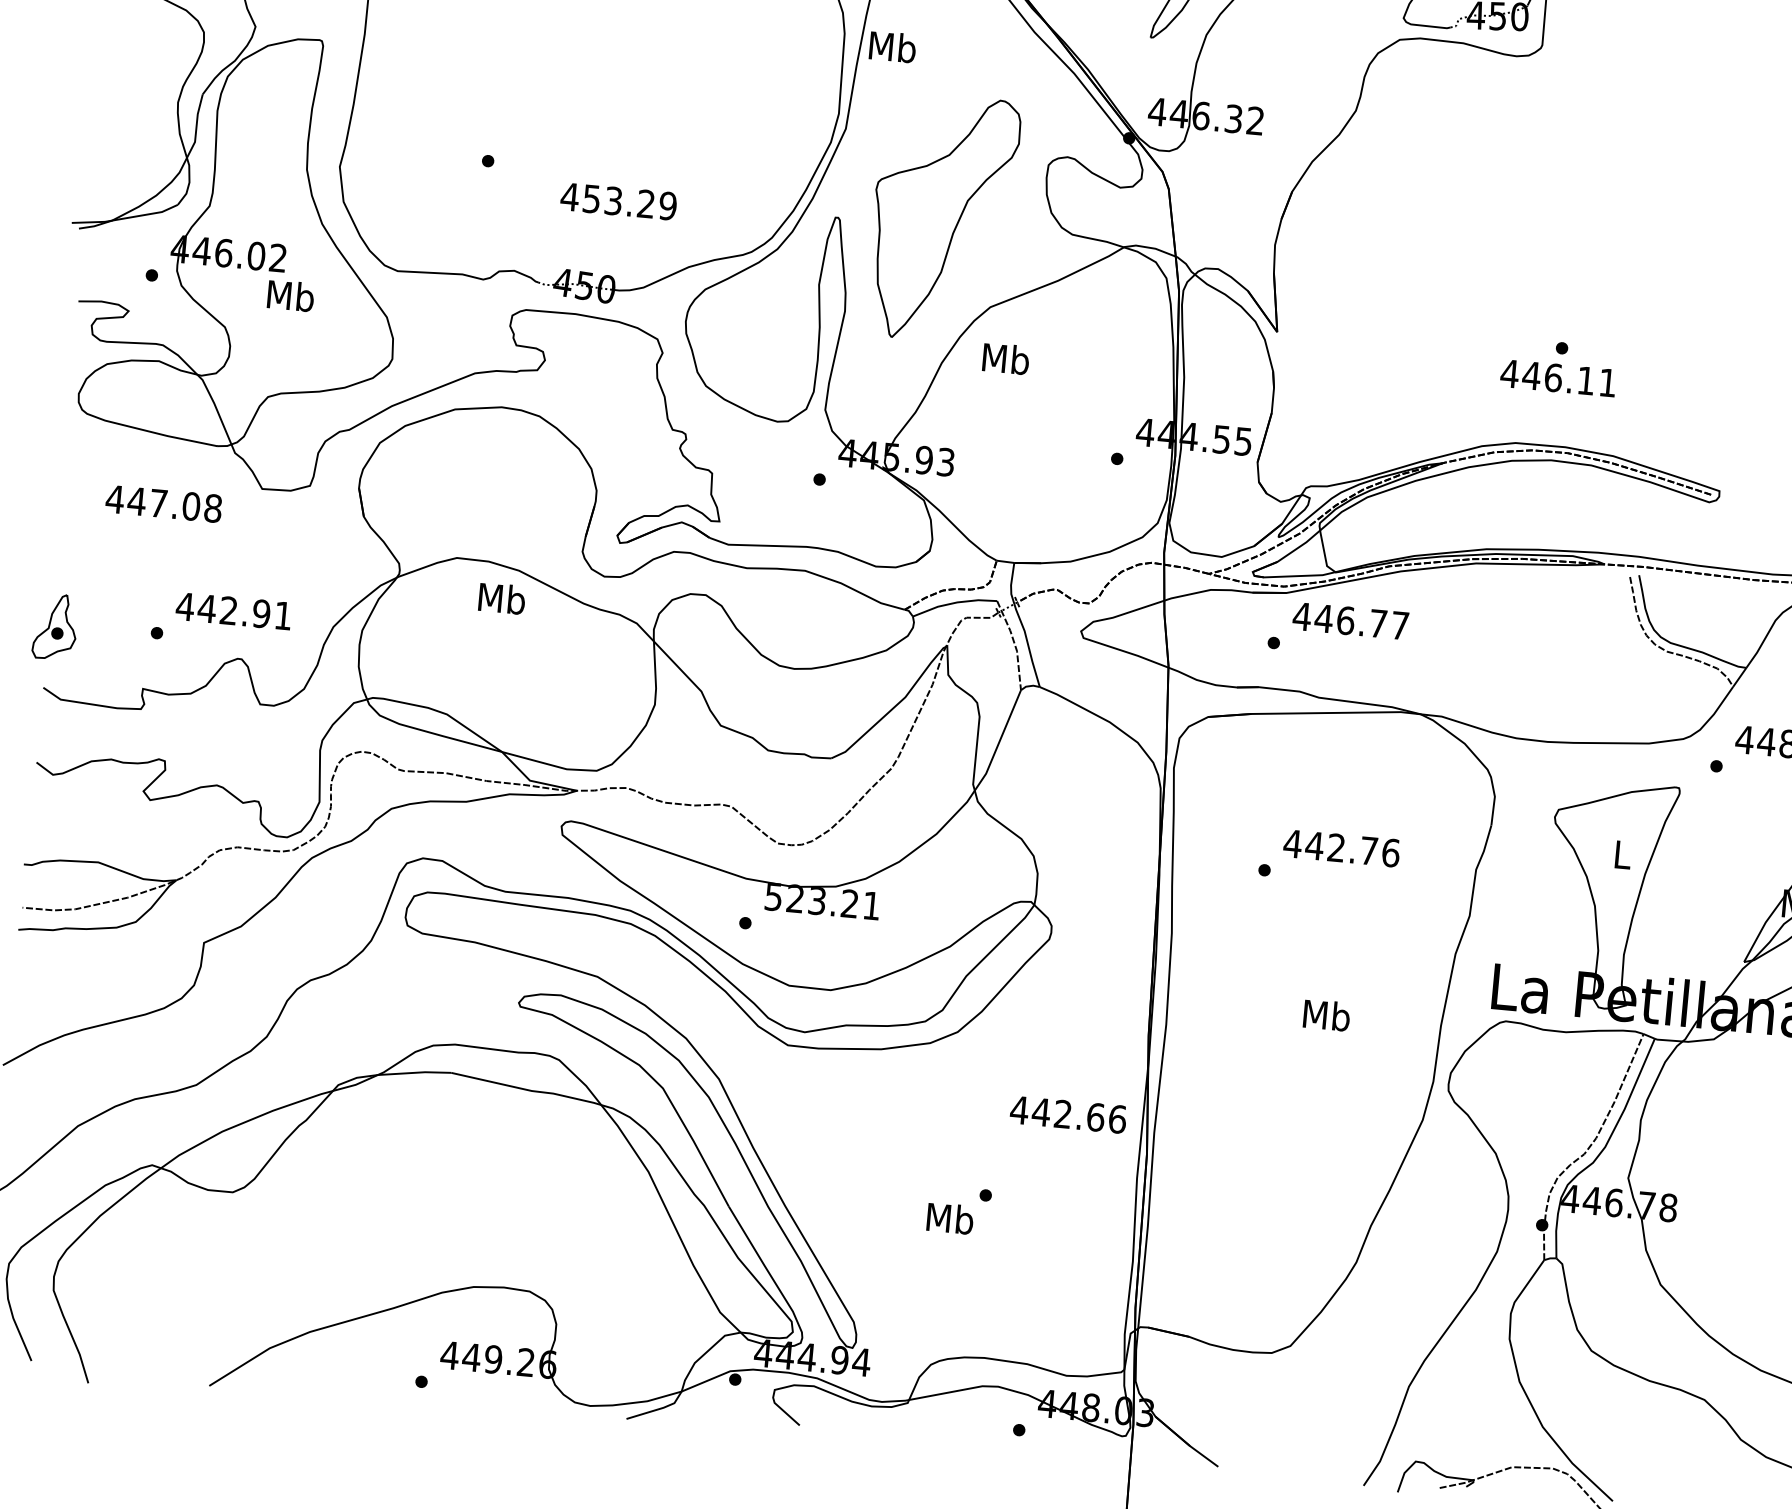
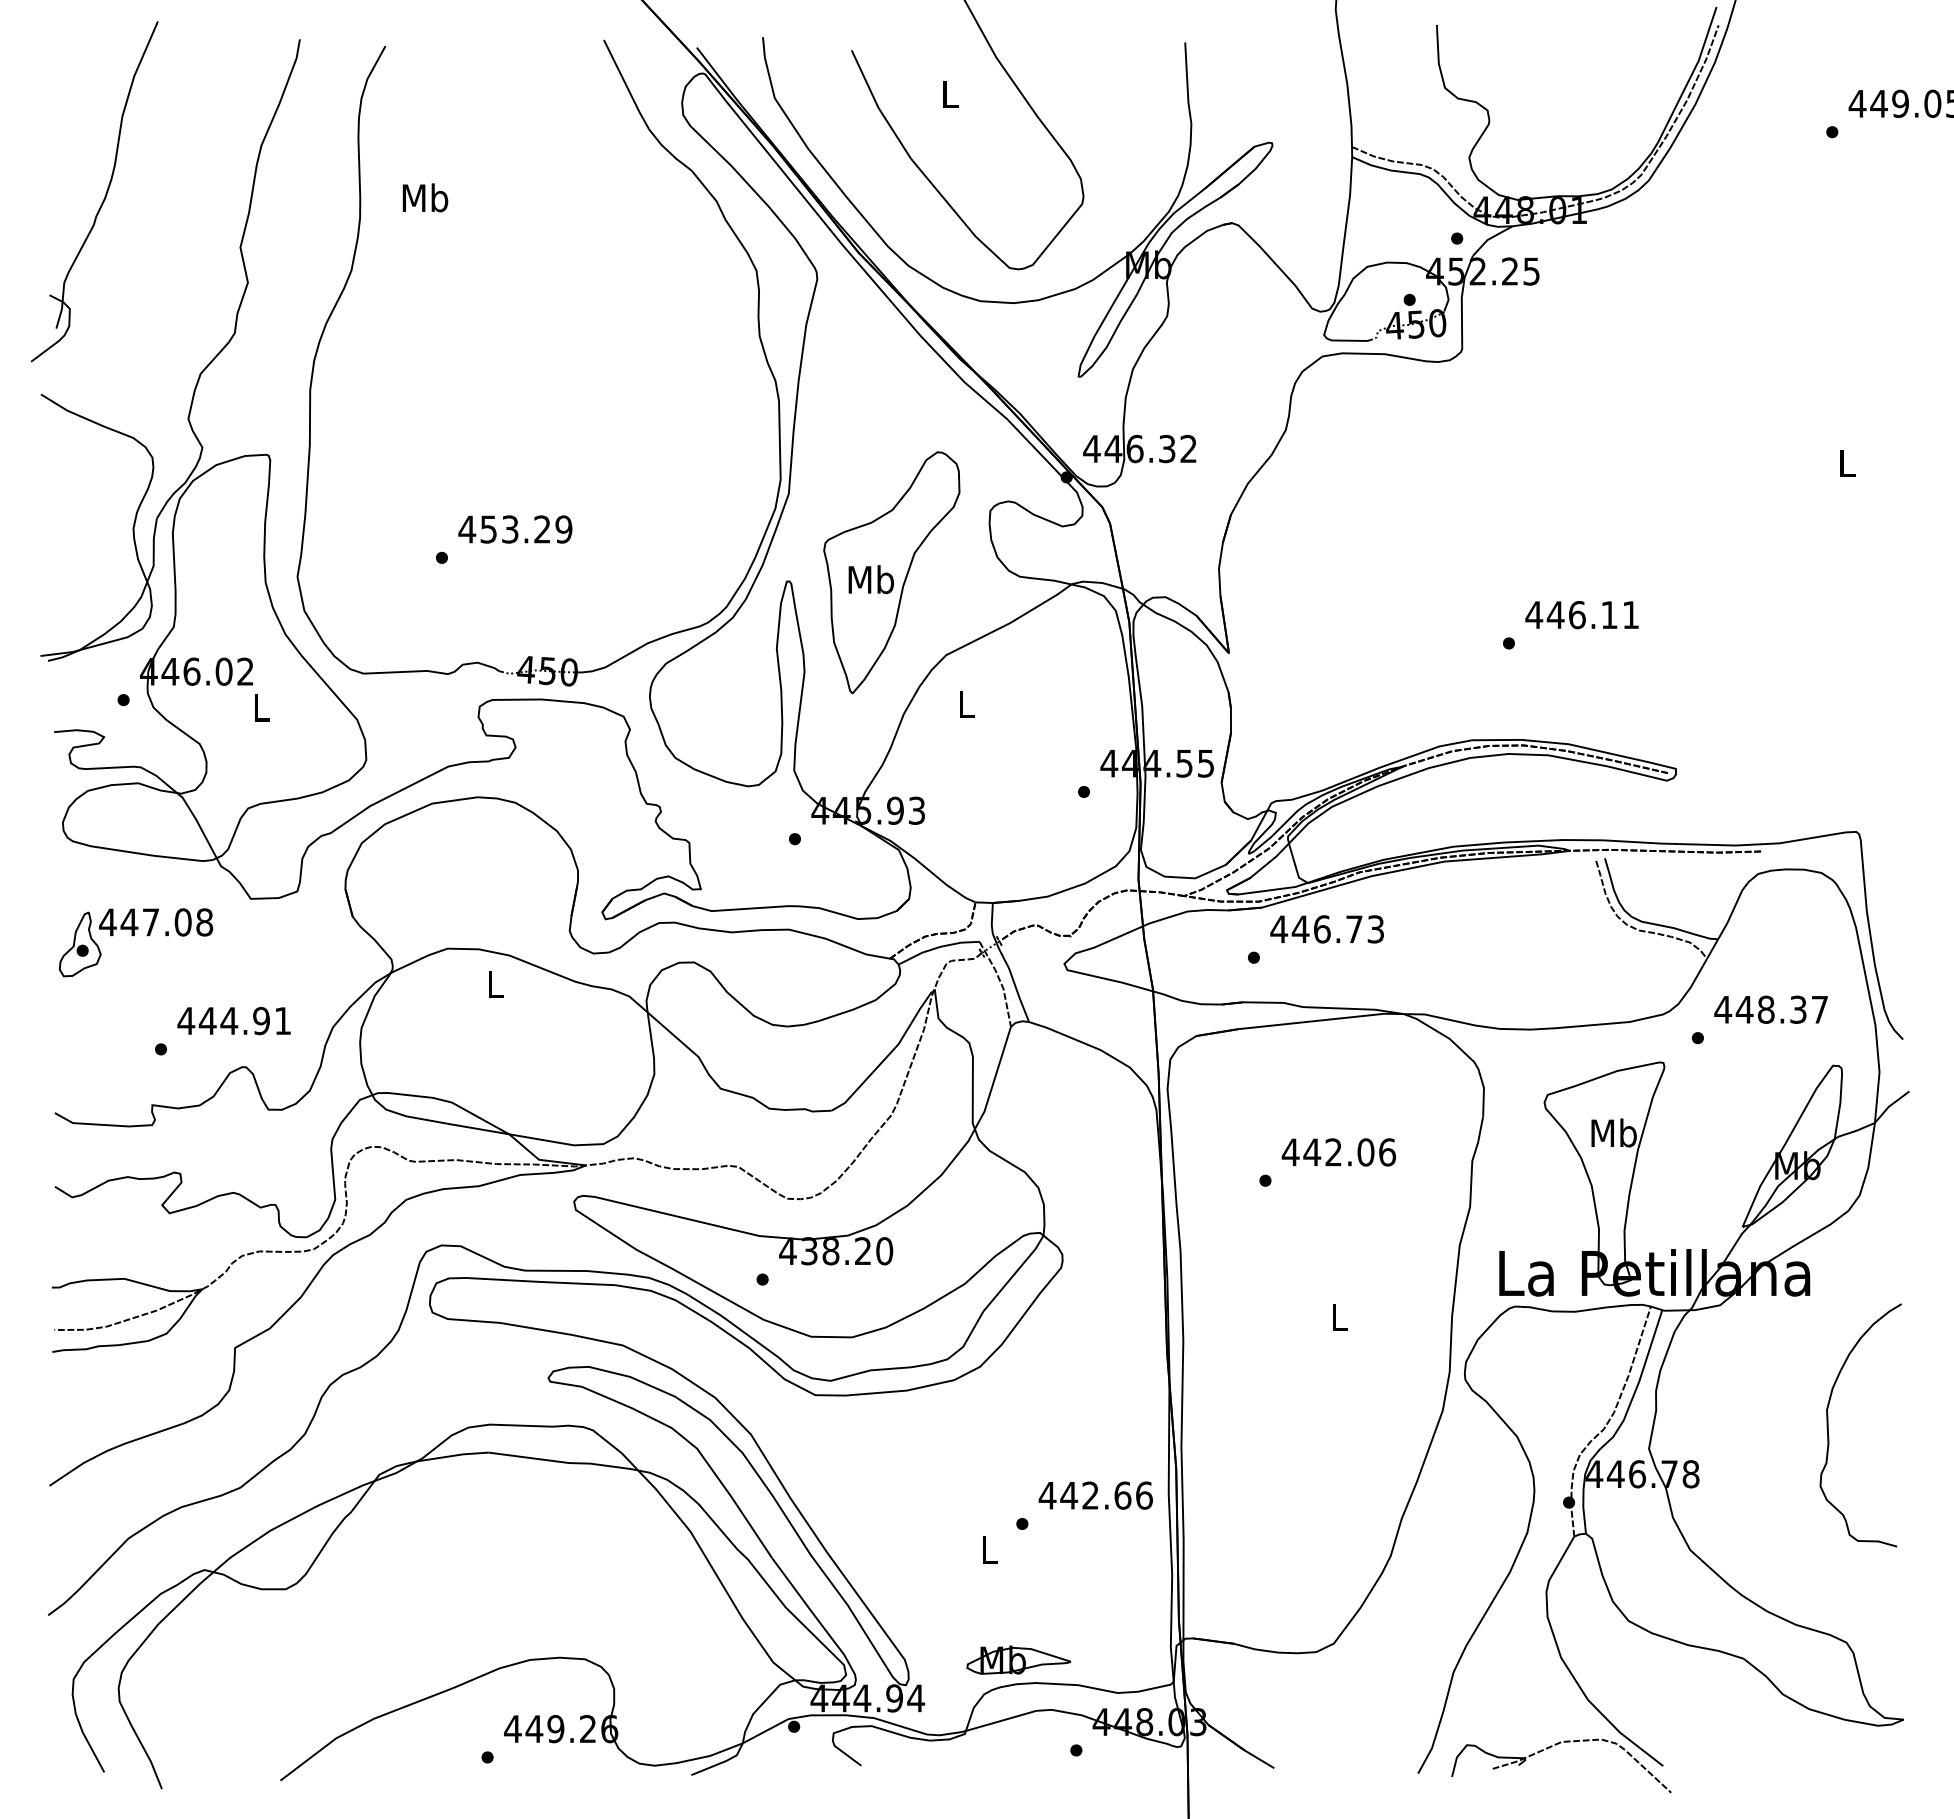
text: (893, 46) -> (871, 579), moved
text: (618, 201) -> (515, 529), moved
text: (291, 295) -> (261, 707), Mb -> L
text: (1006, 358) -> (966, 703), Mb -> L
text: (1557, 378) -> (1581, 615), moved
text: (502, 597) -> (495, 983), Mb -> L
text: (229, 610) -> (229, 1020), 442.91 -> 444.91
text: (1399, 625) -> (1375, 929), 446.77 -> 446.73
part: (54, 626) -> (79, 944), moved
text: (1368, 851) -> (1365, 1152), 442.76 -> 442.06
text: (1622, 854) -> (1613, 1132), L -> Mb
text: (822, 901) -> (836, 1251), 523.21 -> 438.20
text: (1326, 1014) -> (1339, 1316), Mb -> L
text: (1068, 1114) -> (1095, 1495), moved
text: (950, 1218) -> (989, 1549), Mb -> L
part: (969, 1332) -> (1018, 1659), added

